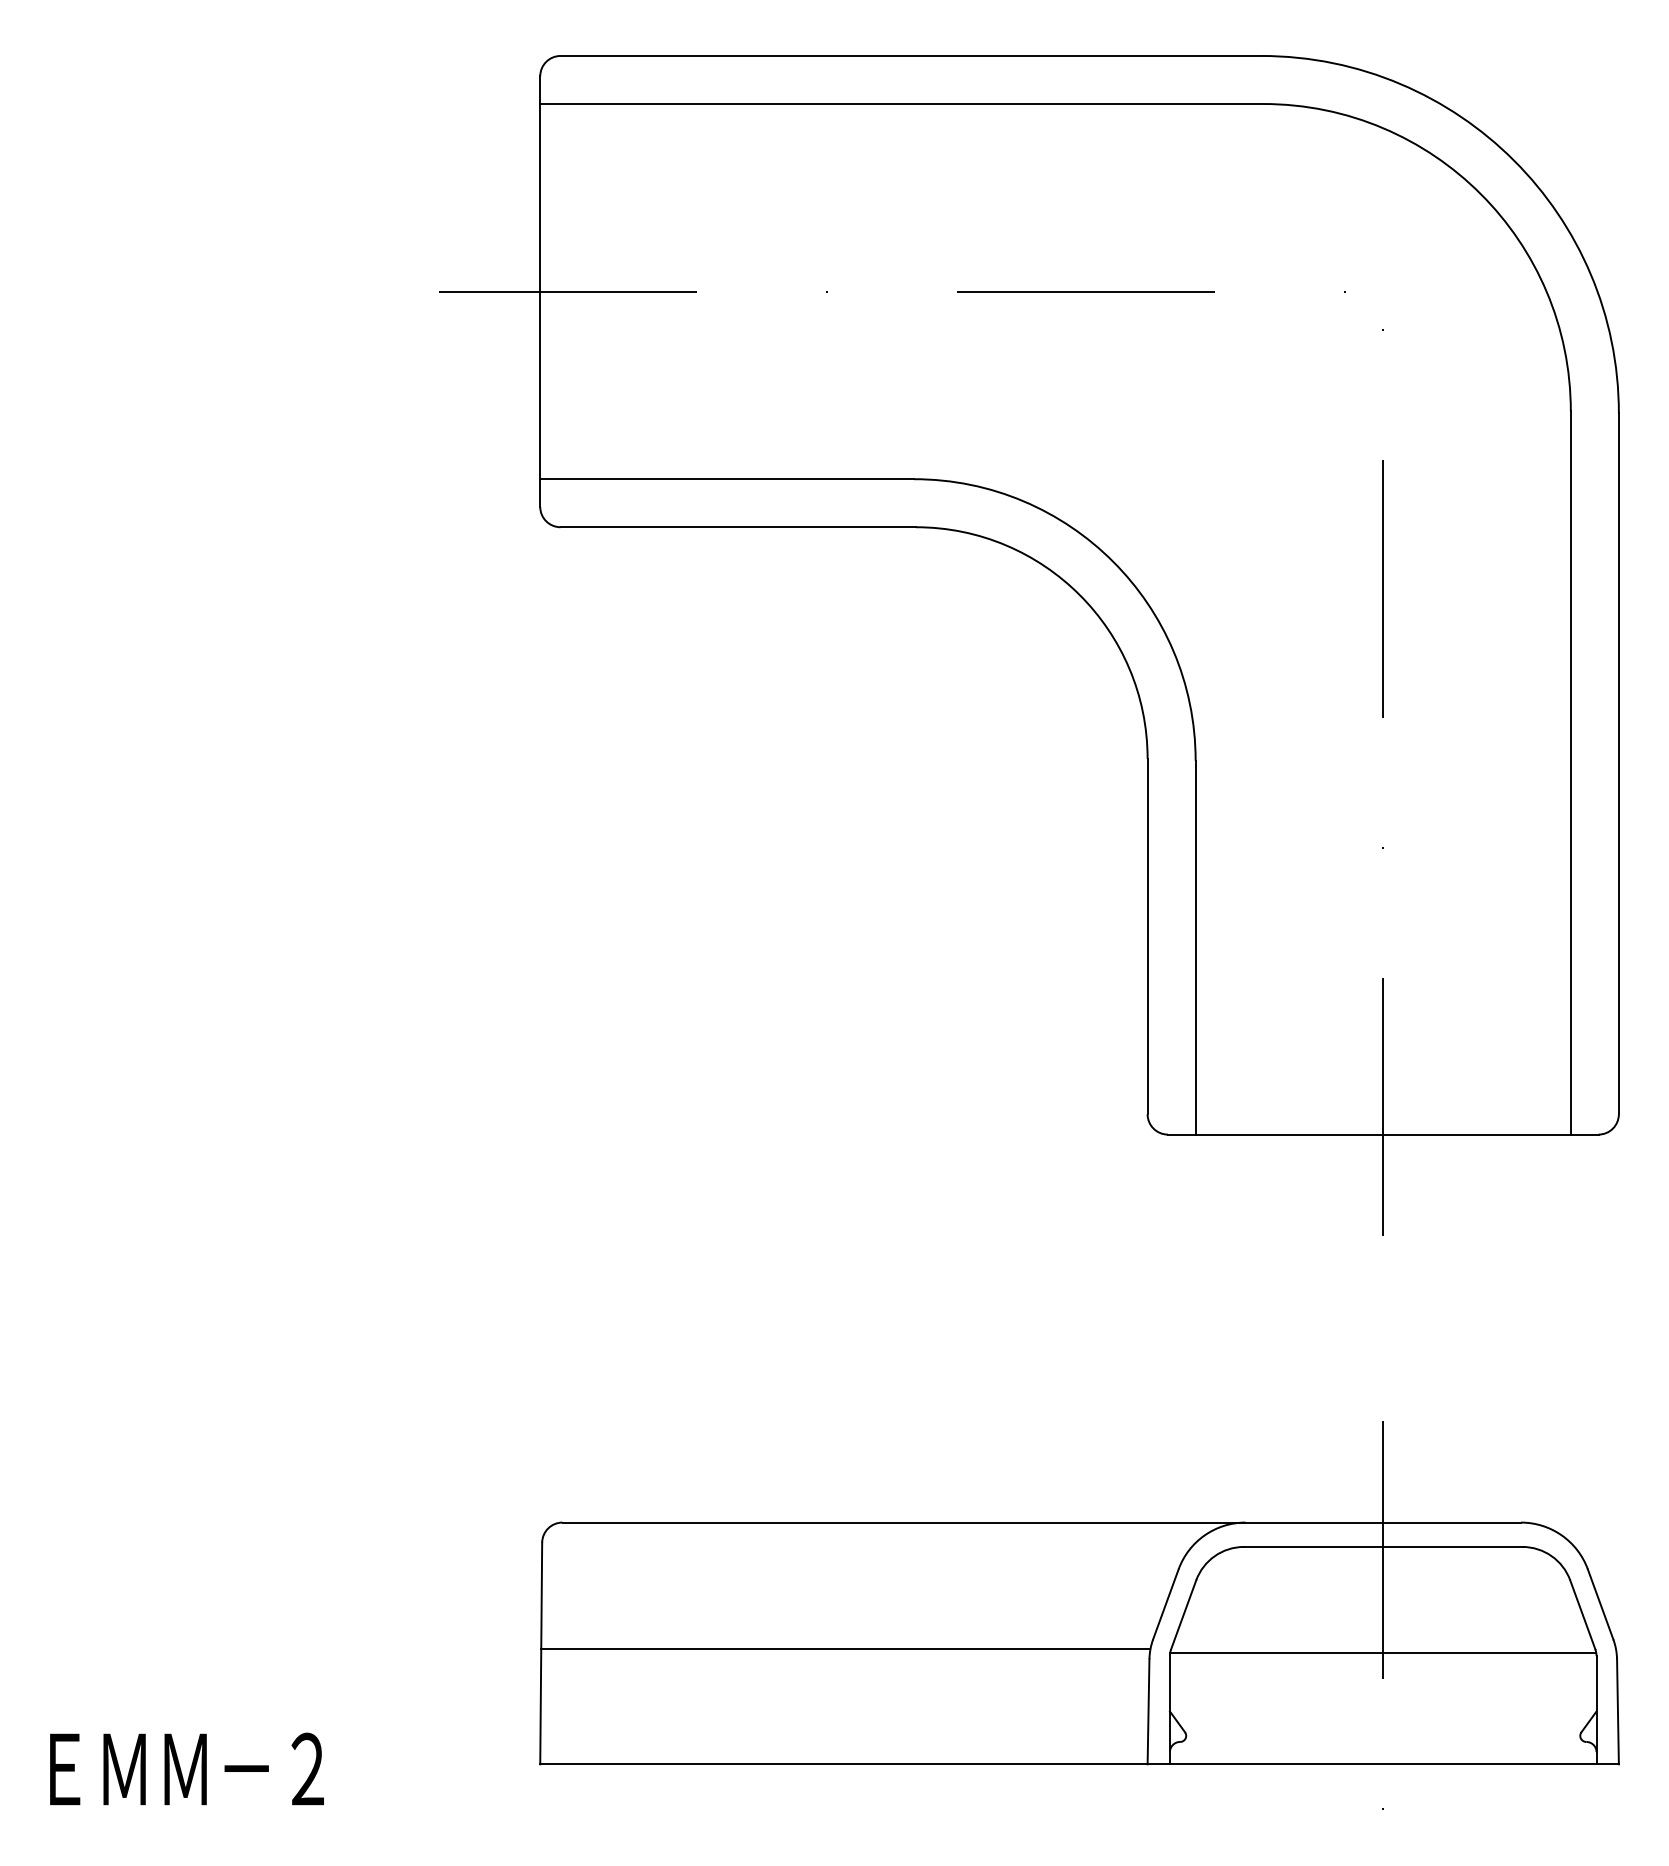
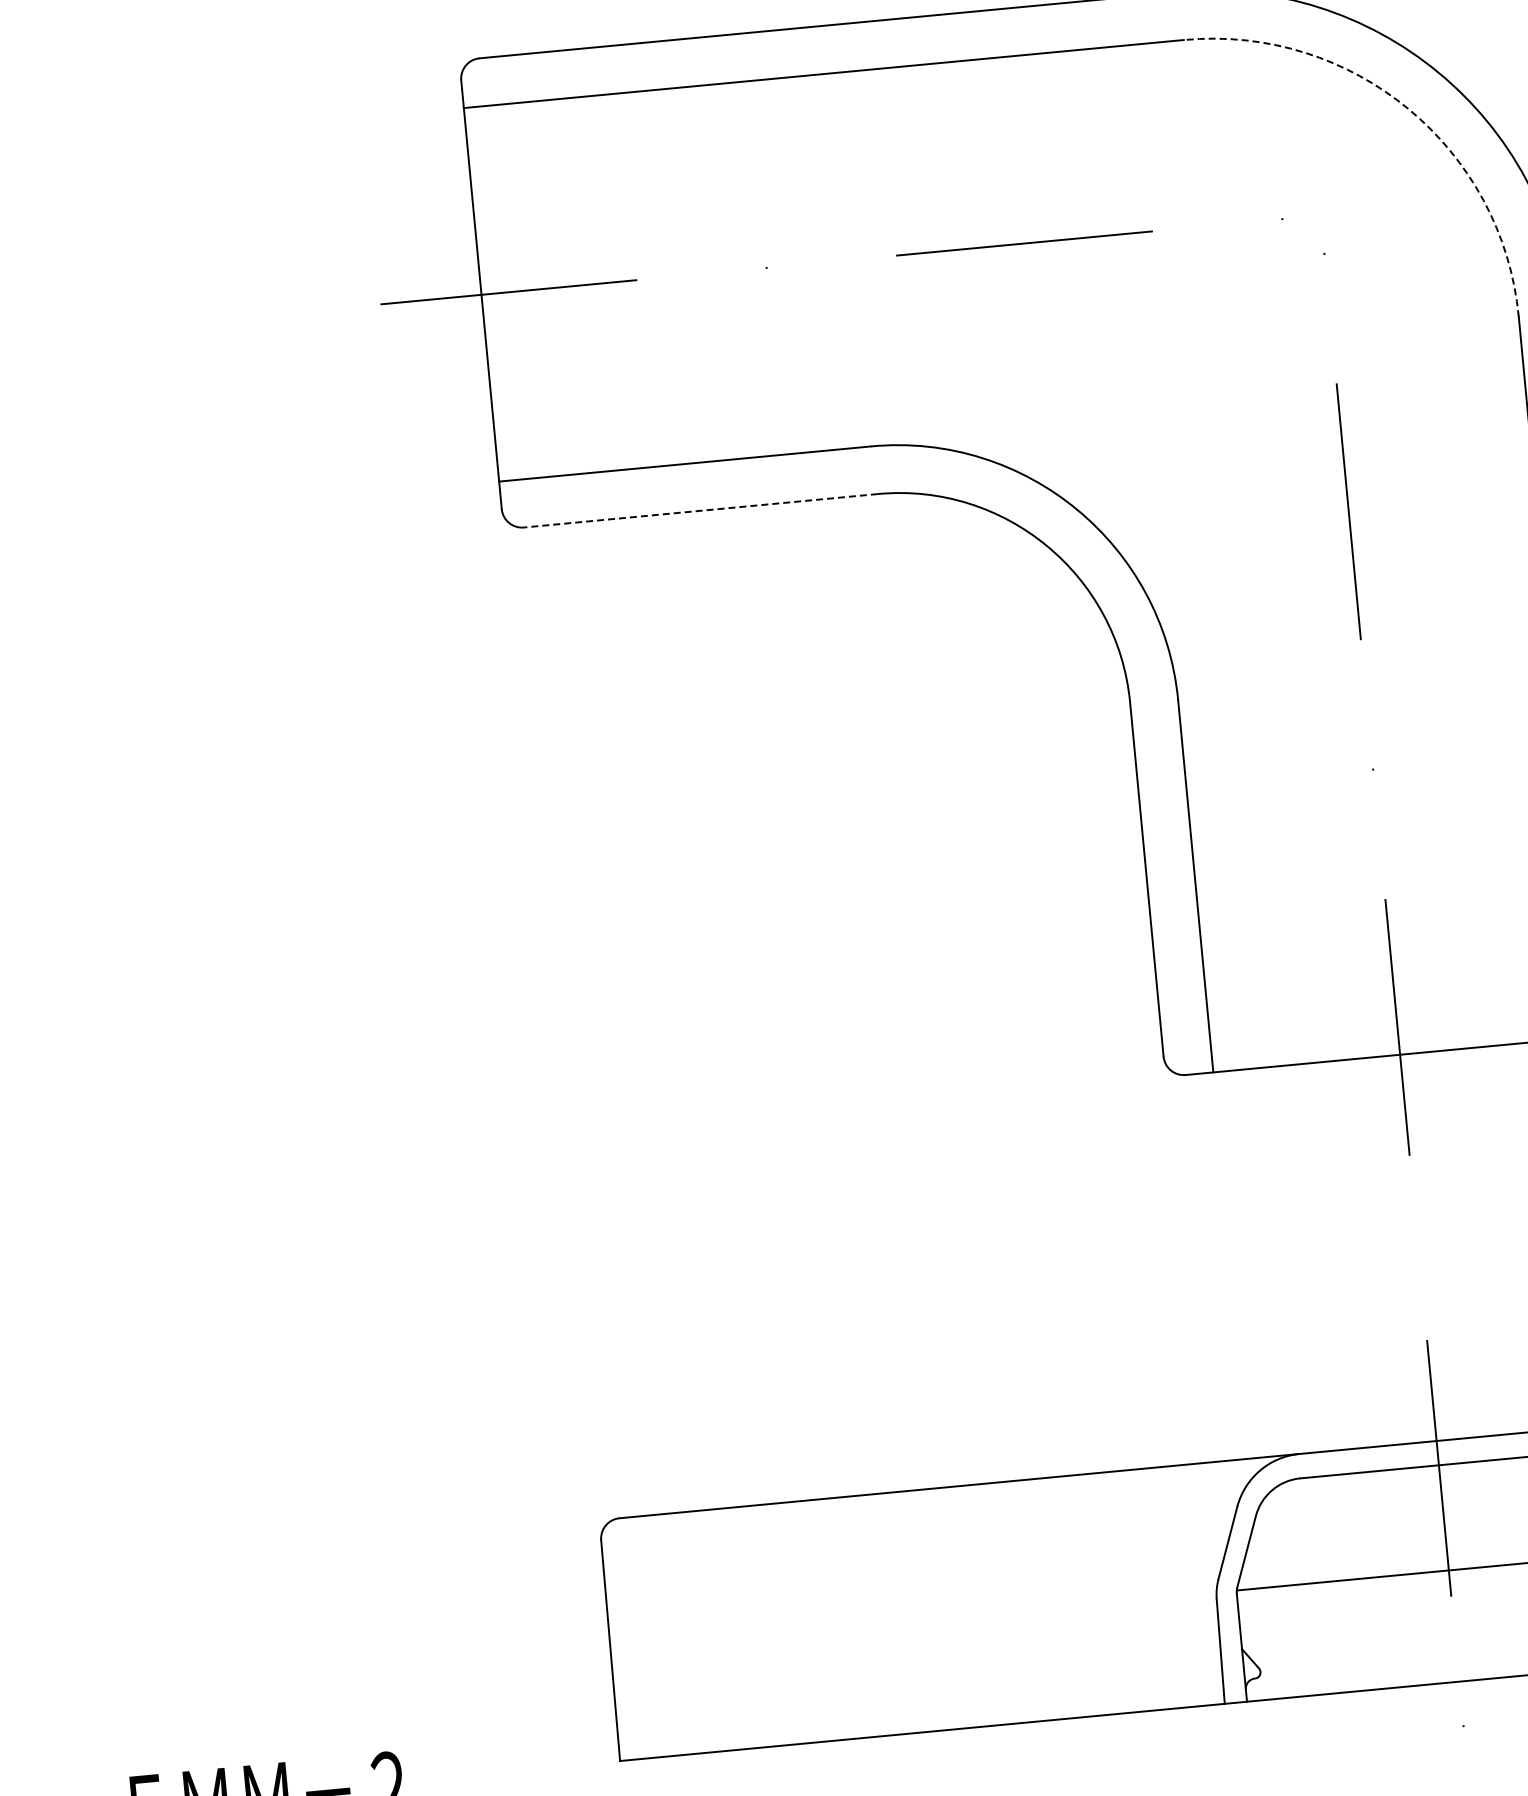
arc: (1480, 194) -> (1408, 109), solid -> dashed
line: (738, 527) -> (701, 511), solid -> dashed
line: (845, 1649) -> (913, 1617), removed

